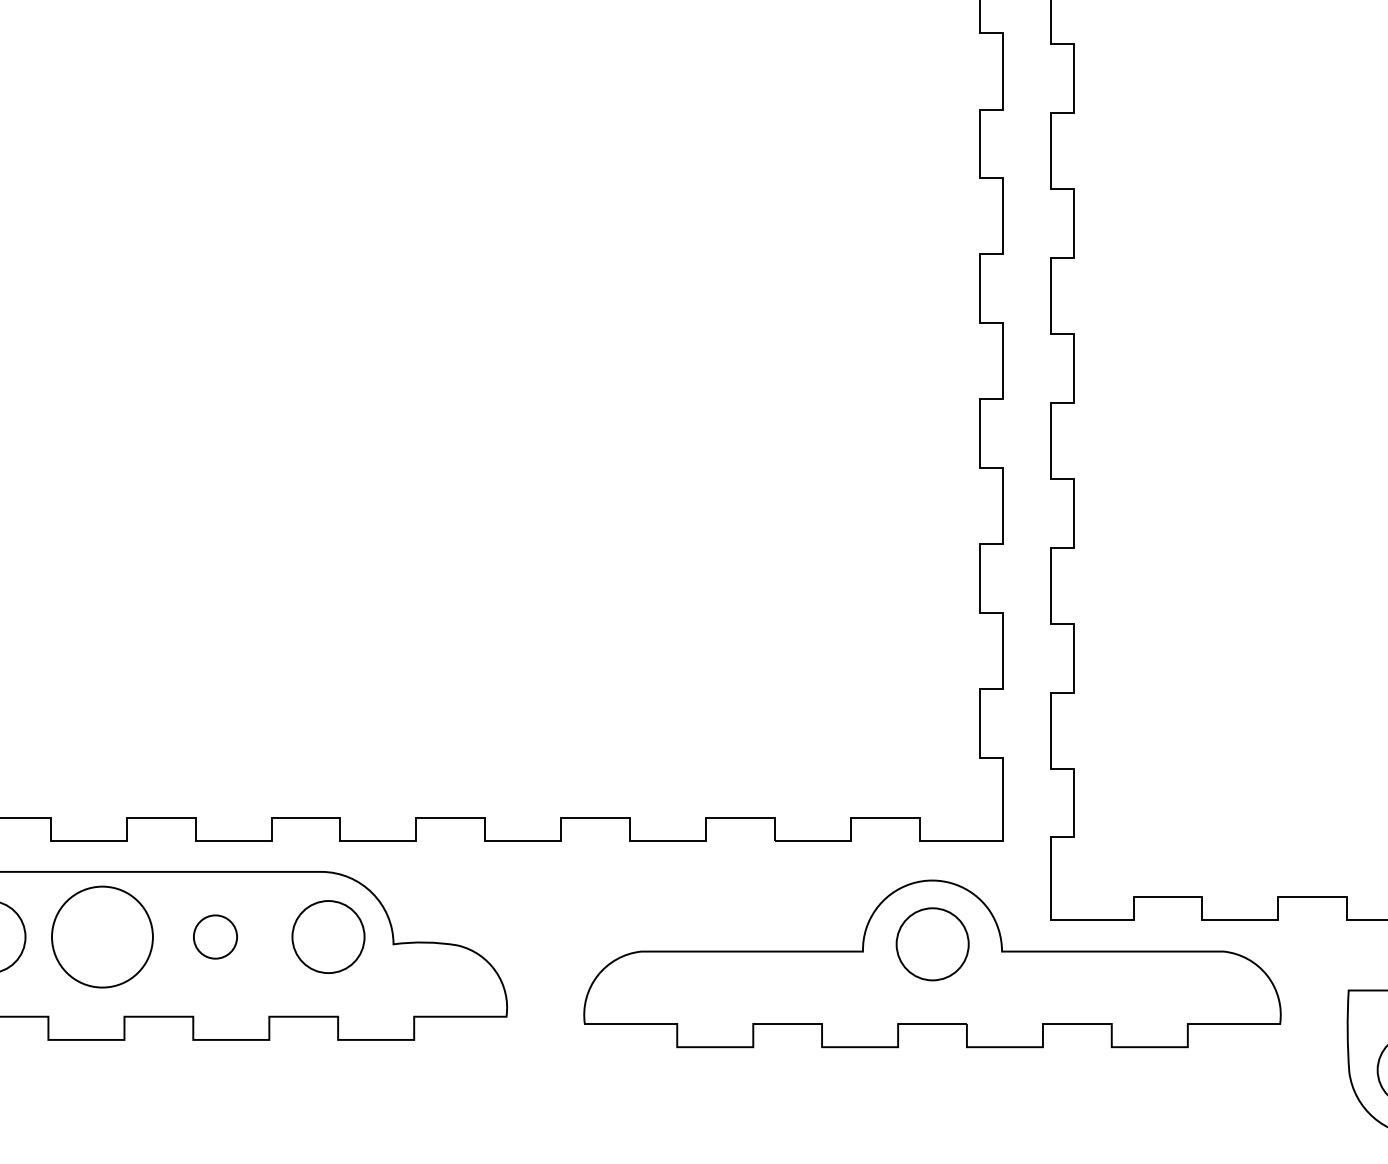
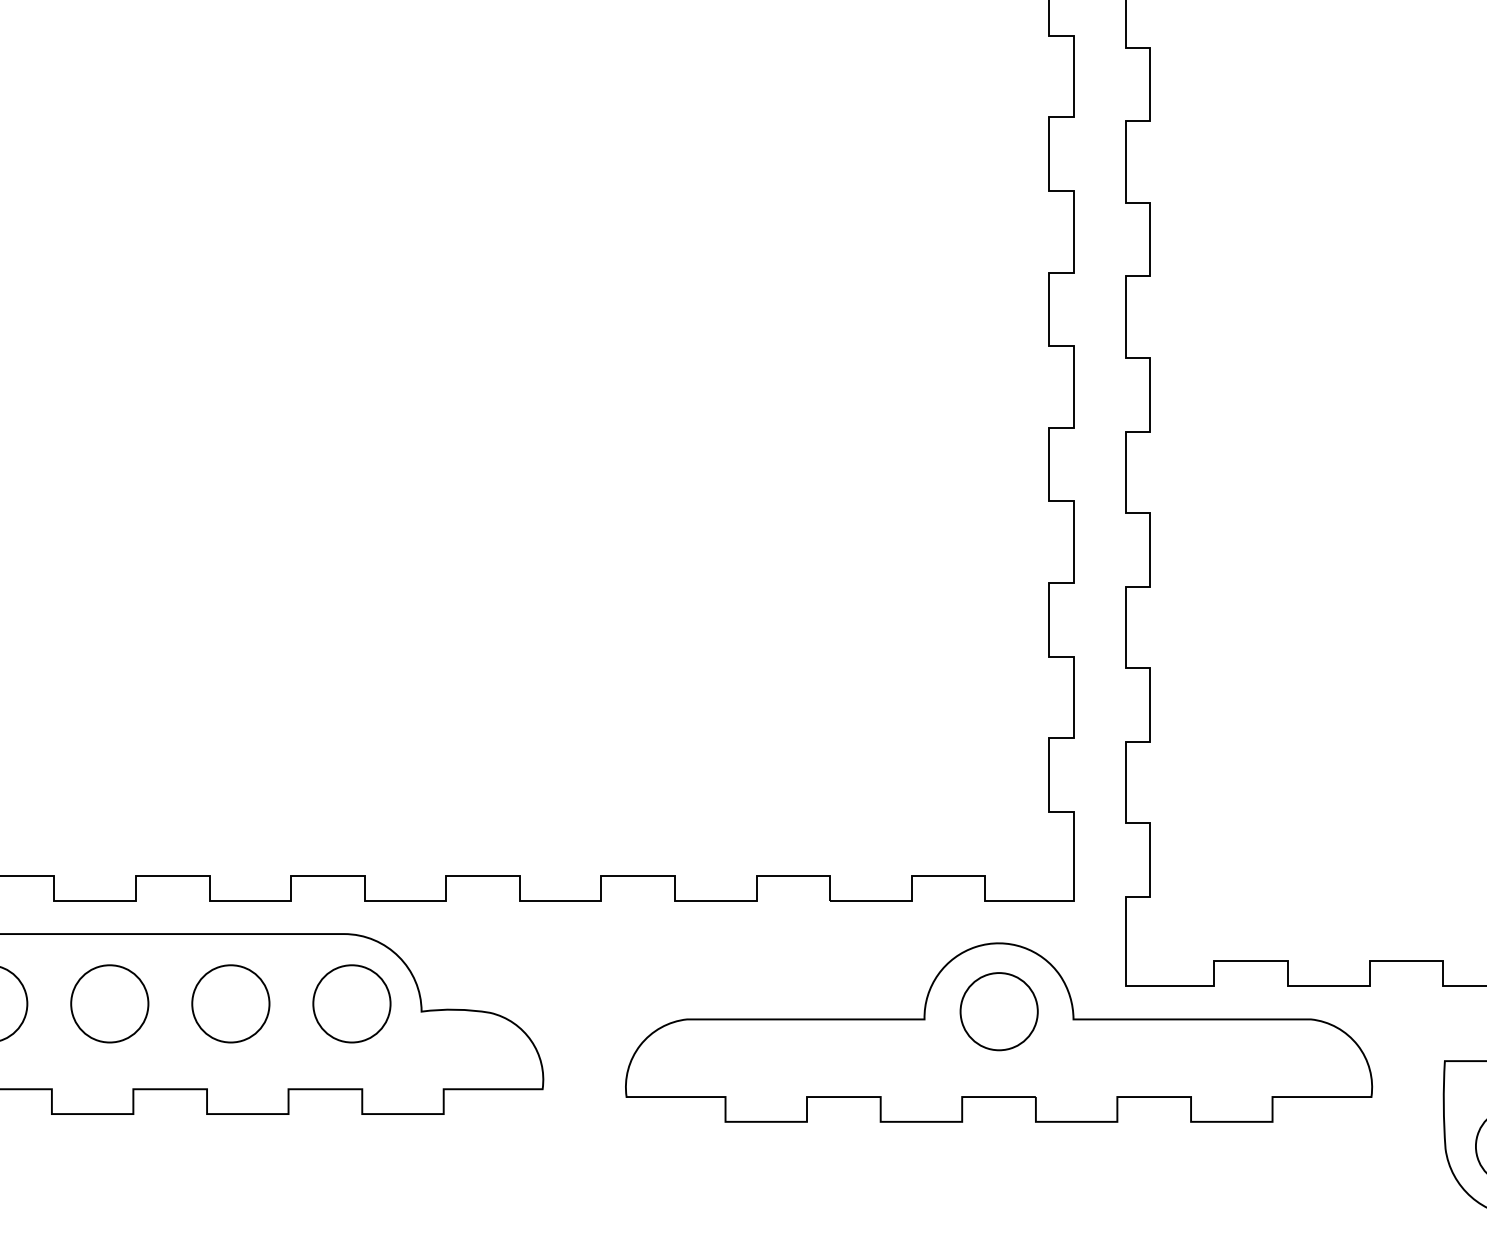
part: (102, 936) -> (109, 1003), size x0.71
part: (215, 936) -> (230, 1003), size x1.67

